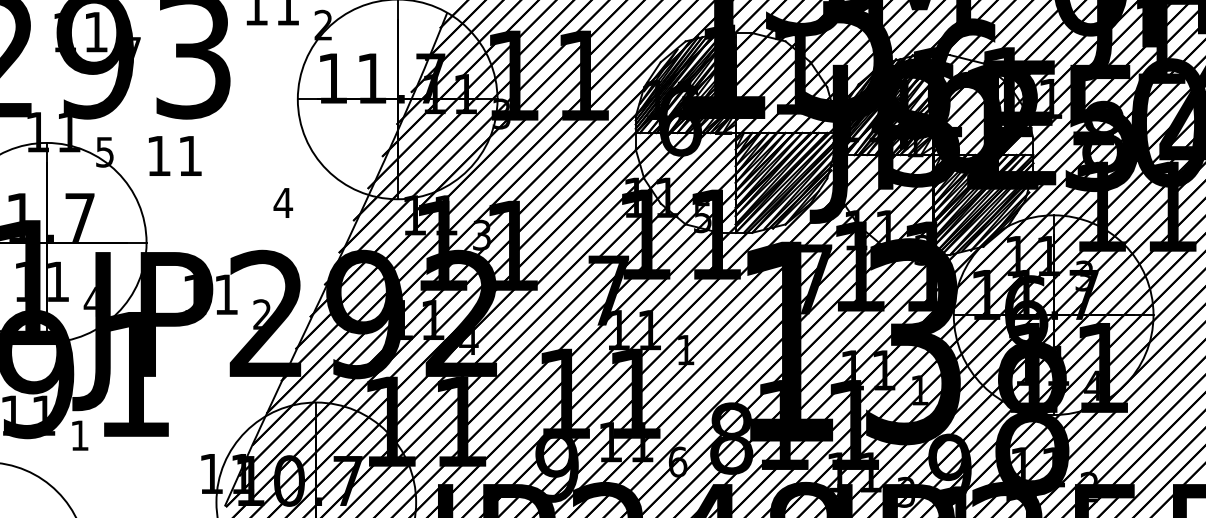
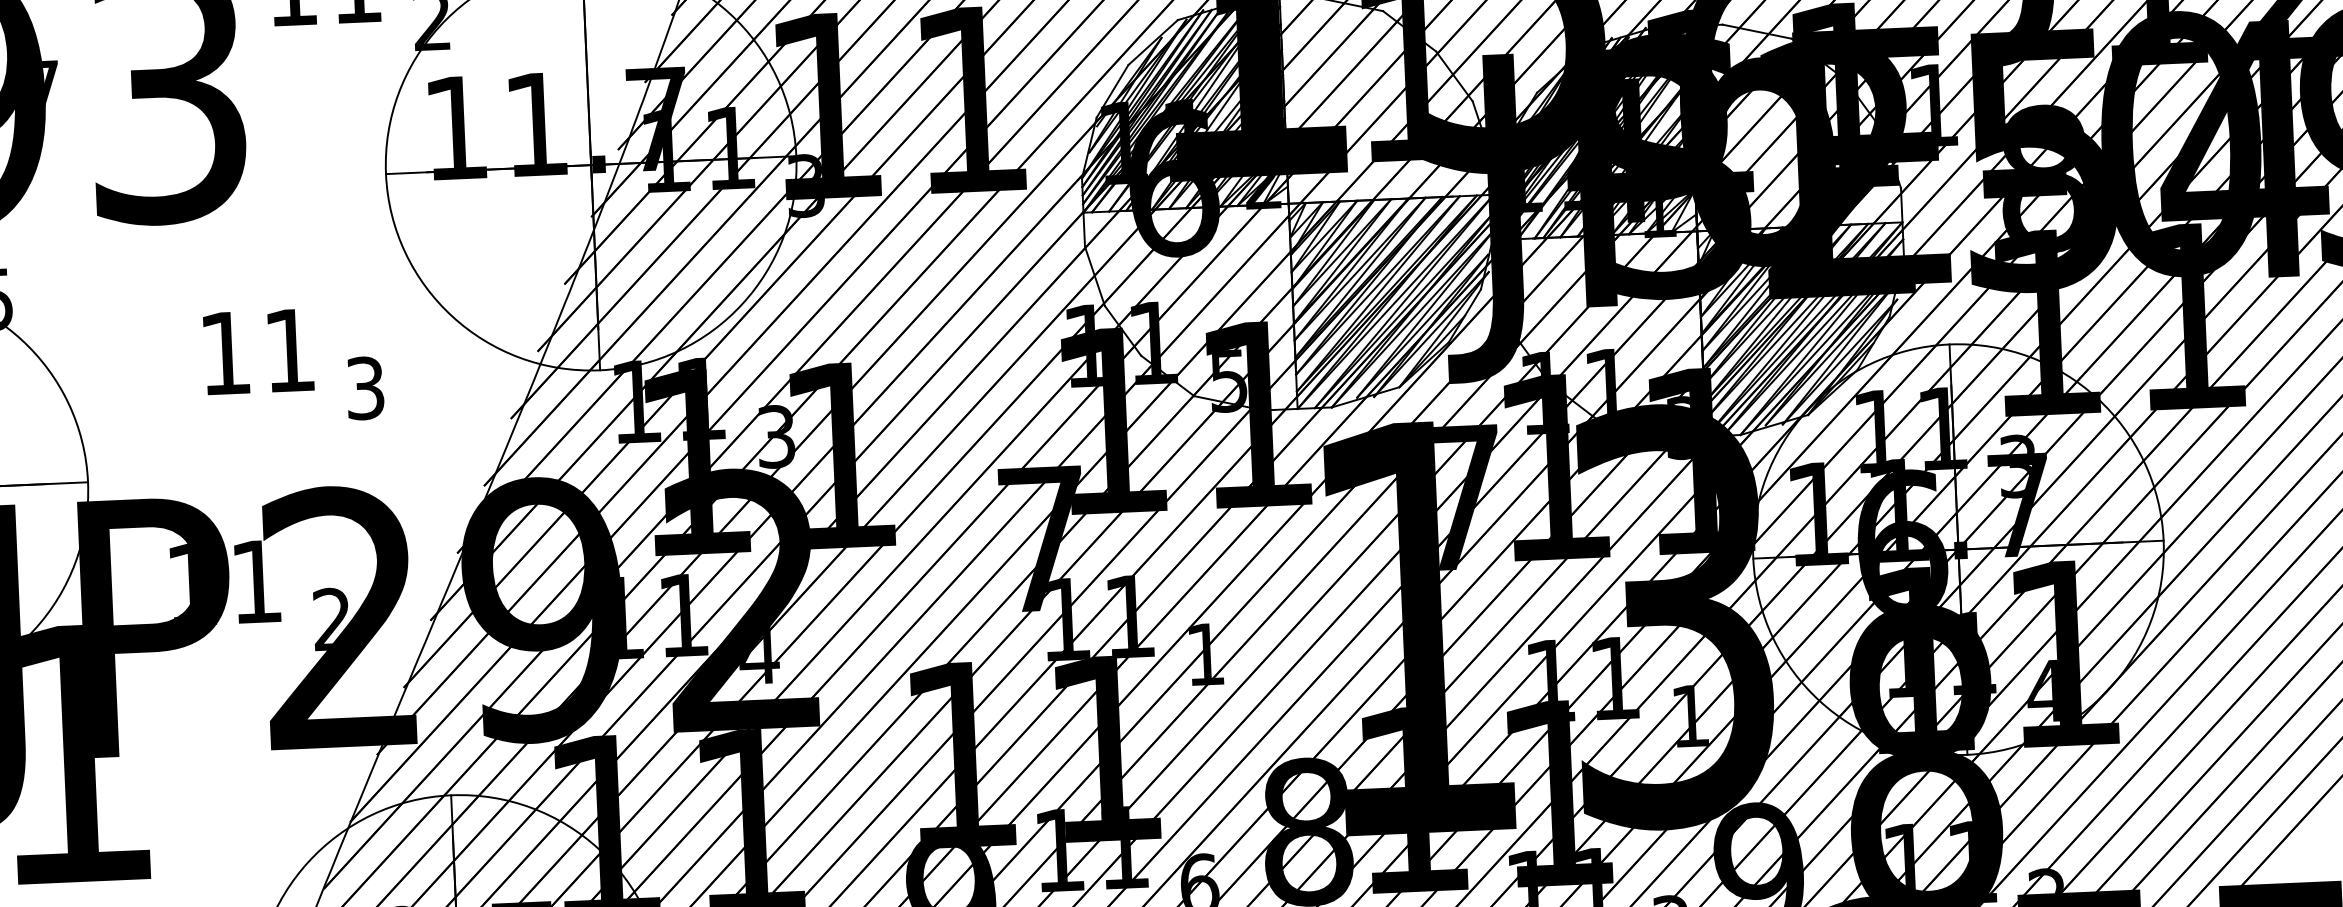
text: (175, 155) -> (259, 350), moved
text: (283, 202) -> (365, 387), 4 -> 3

